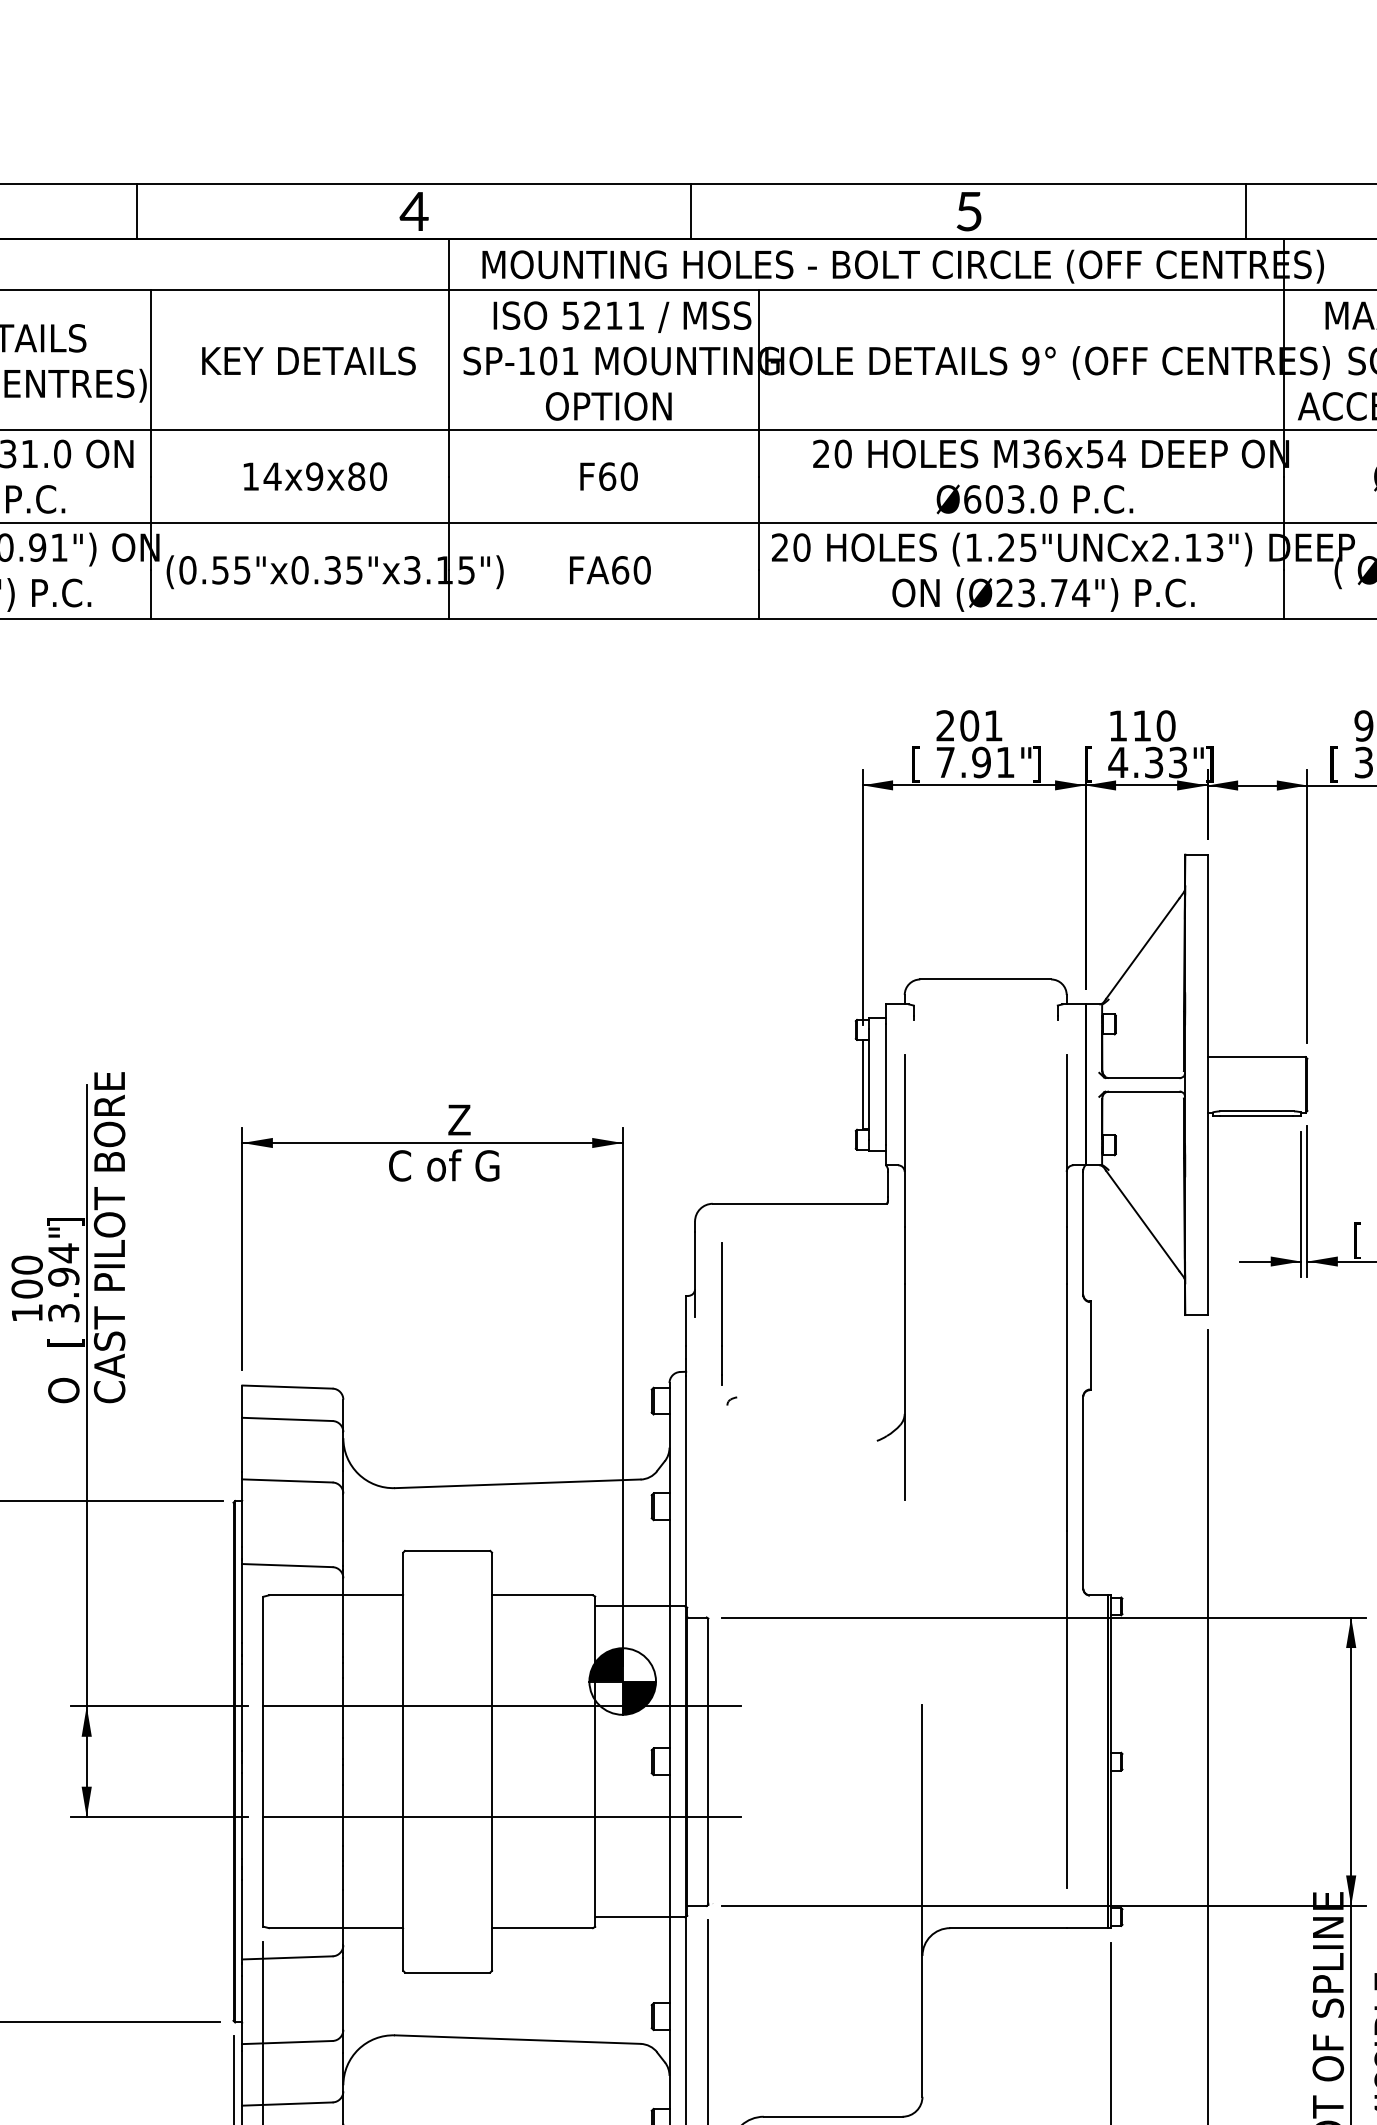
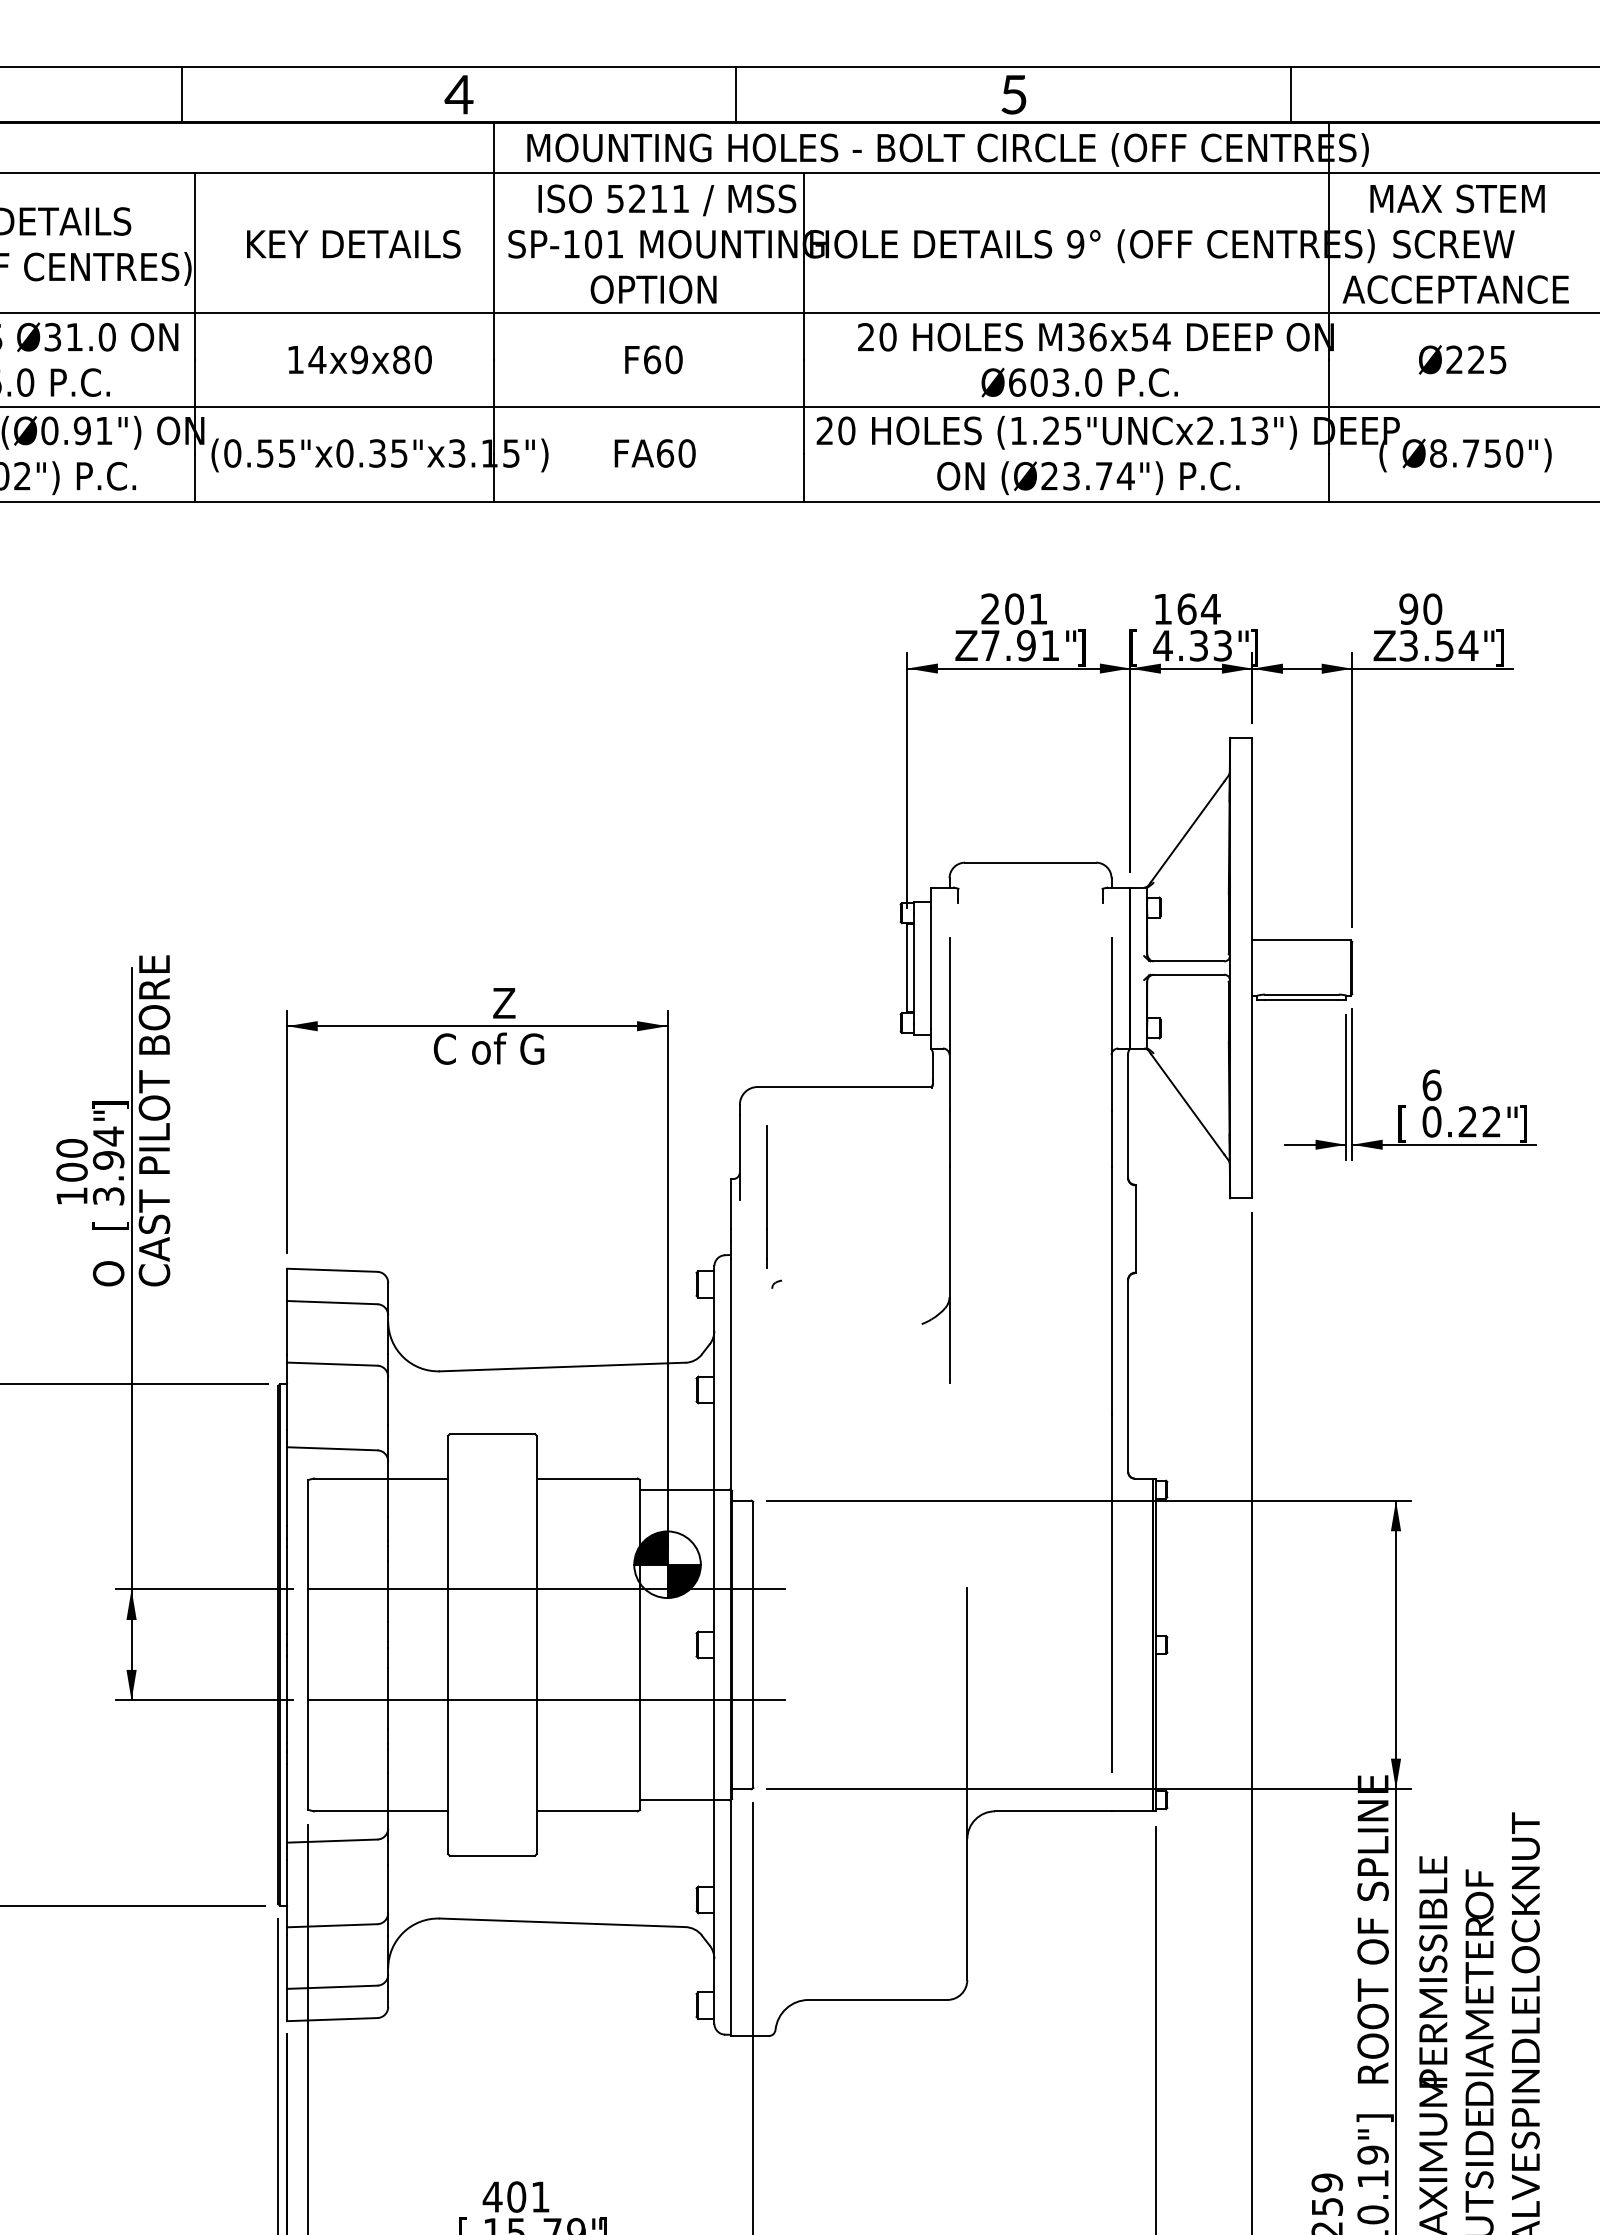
text: (1153, 725) -> (1198, 608), 110 -> 164
text: (921, 764) -> (966, 647), [ -> Z
text: (1339, 764) -> (1384, 647), [ -> Z

